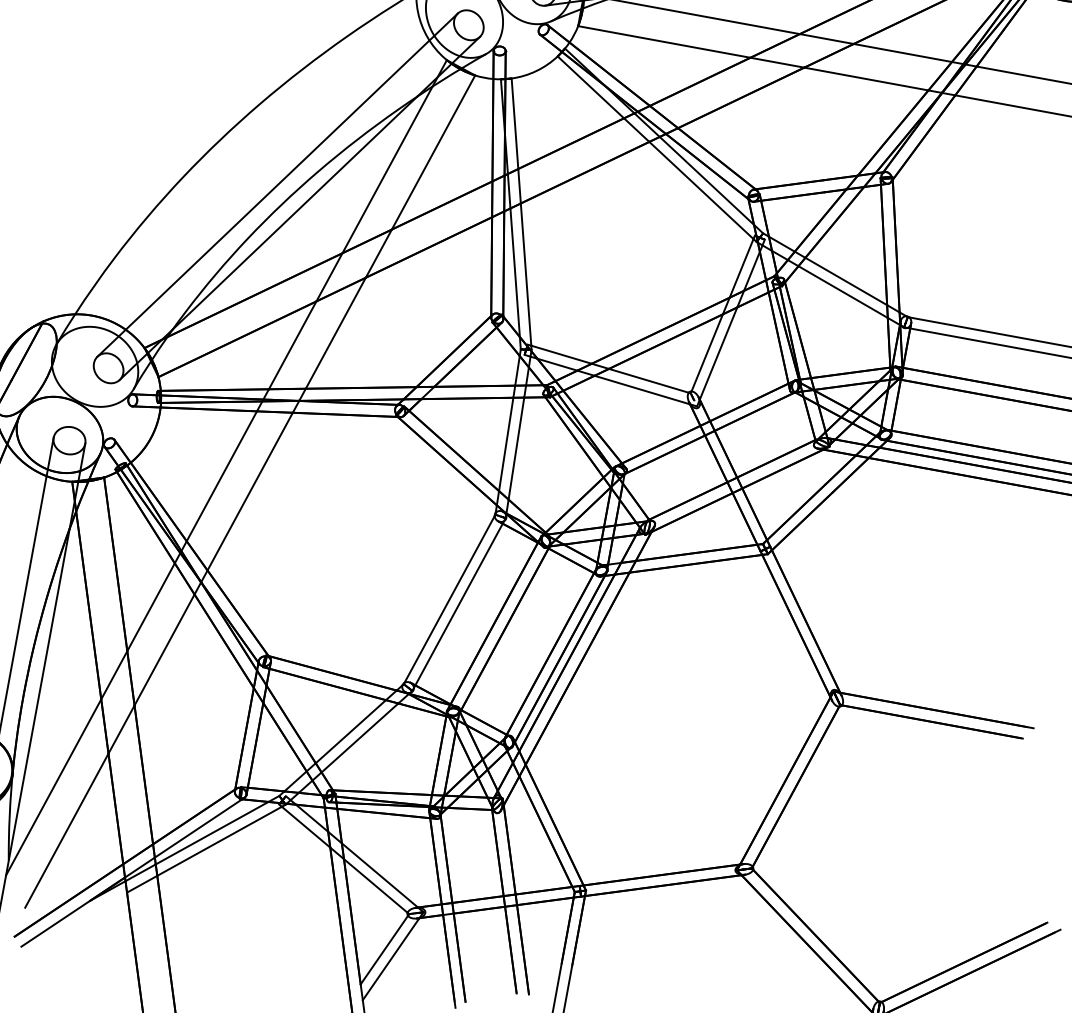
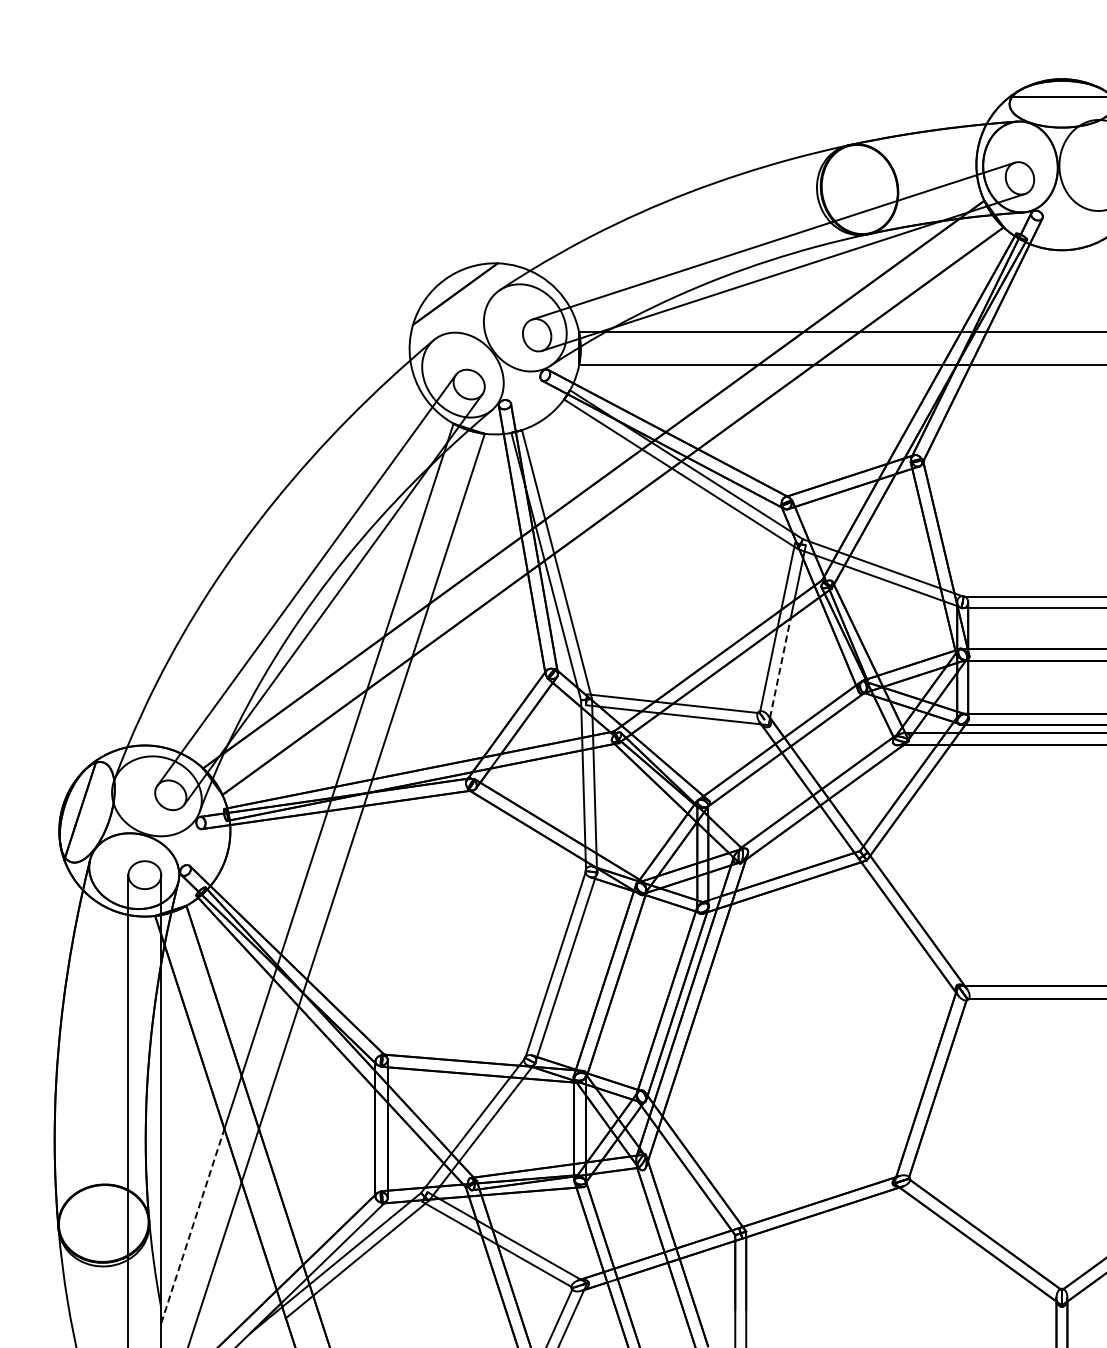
line: (718, 353) -> (780, 668), solid -> dashed
line: (54, 786) -> (193, 1225), solid -> dashed

